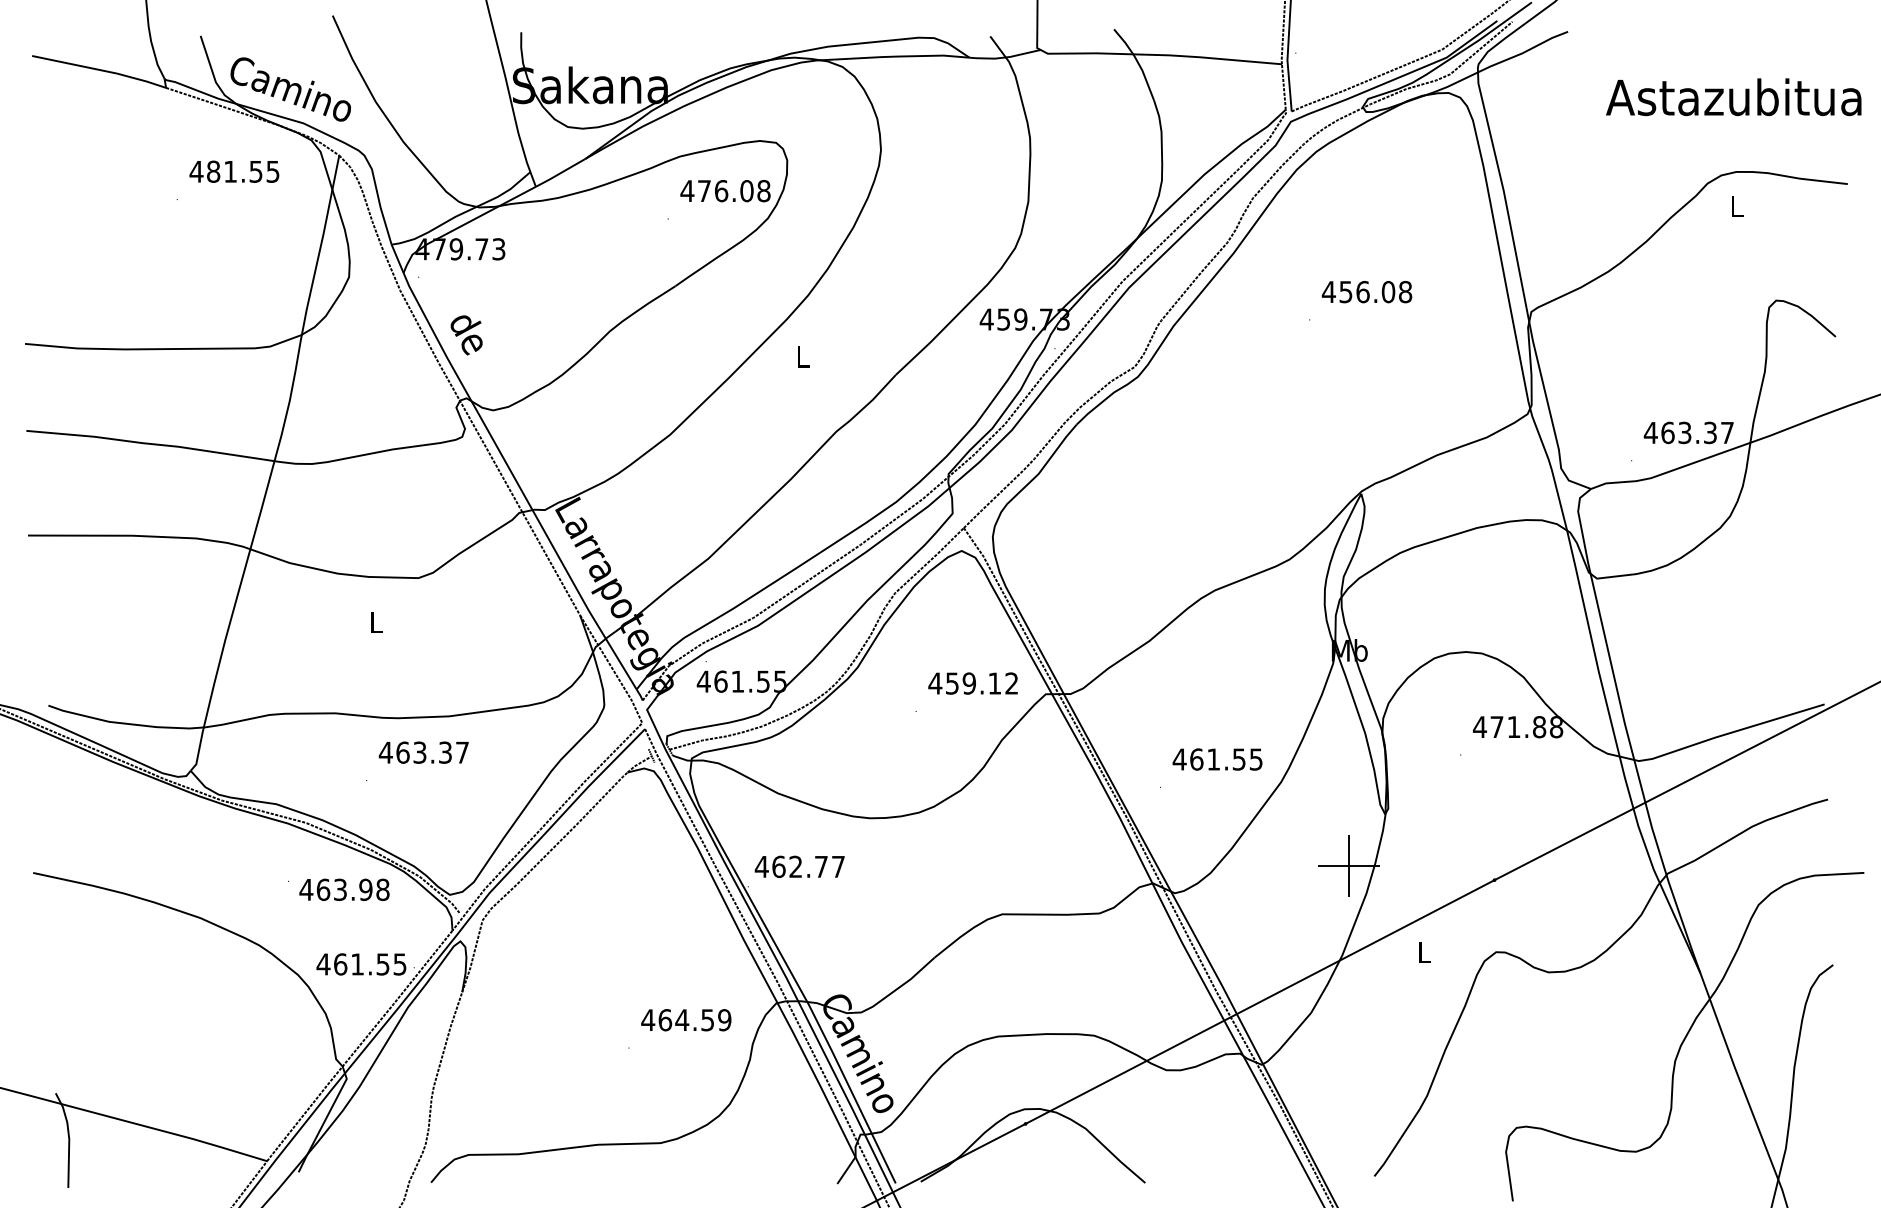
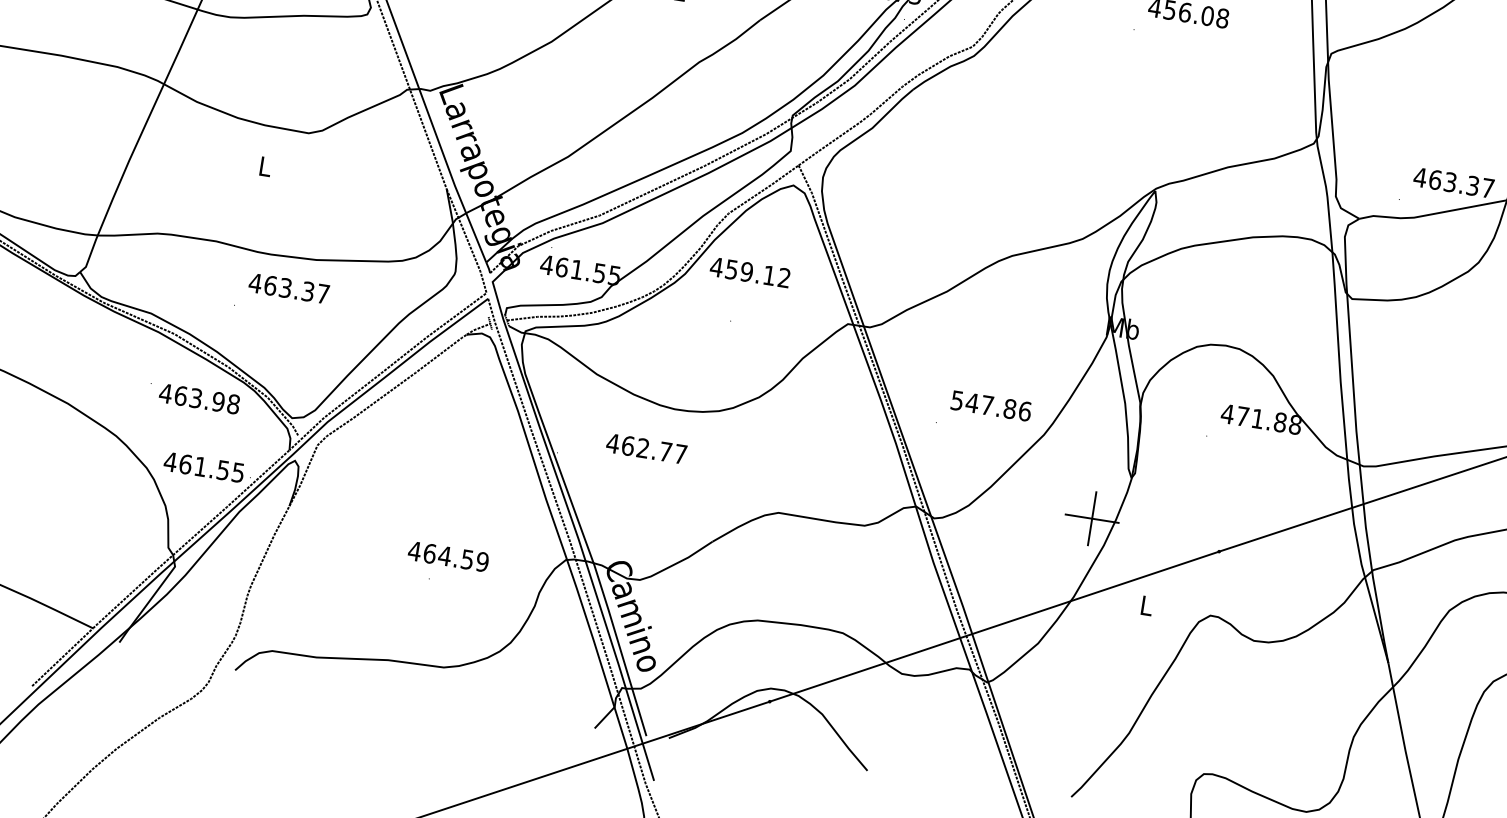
text: (972, 683) -> (749, 272), moved
text: (1217, 759) -> (990, 405), 461.55 -> 547.86
text: (799, 866) -> (646, 448), moved
text: (686, 1020) -> (448, 556), moved

